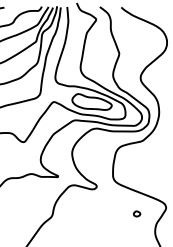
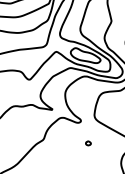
part: (137, 213) -> (88, 143), moved

